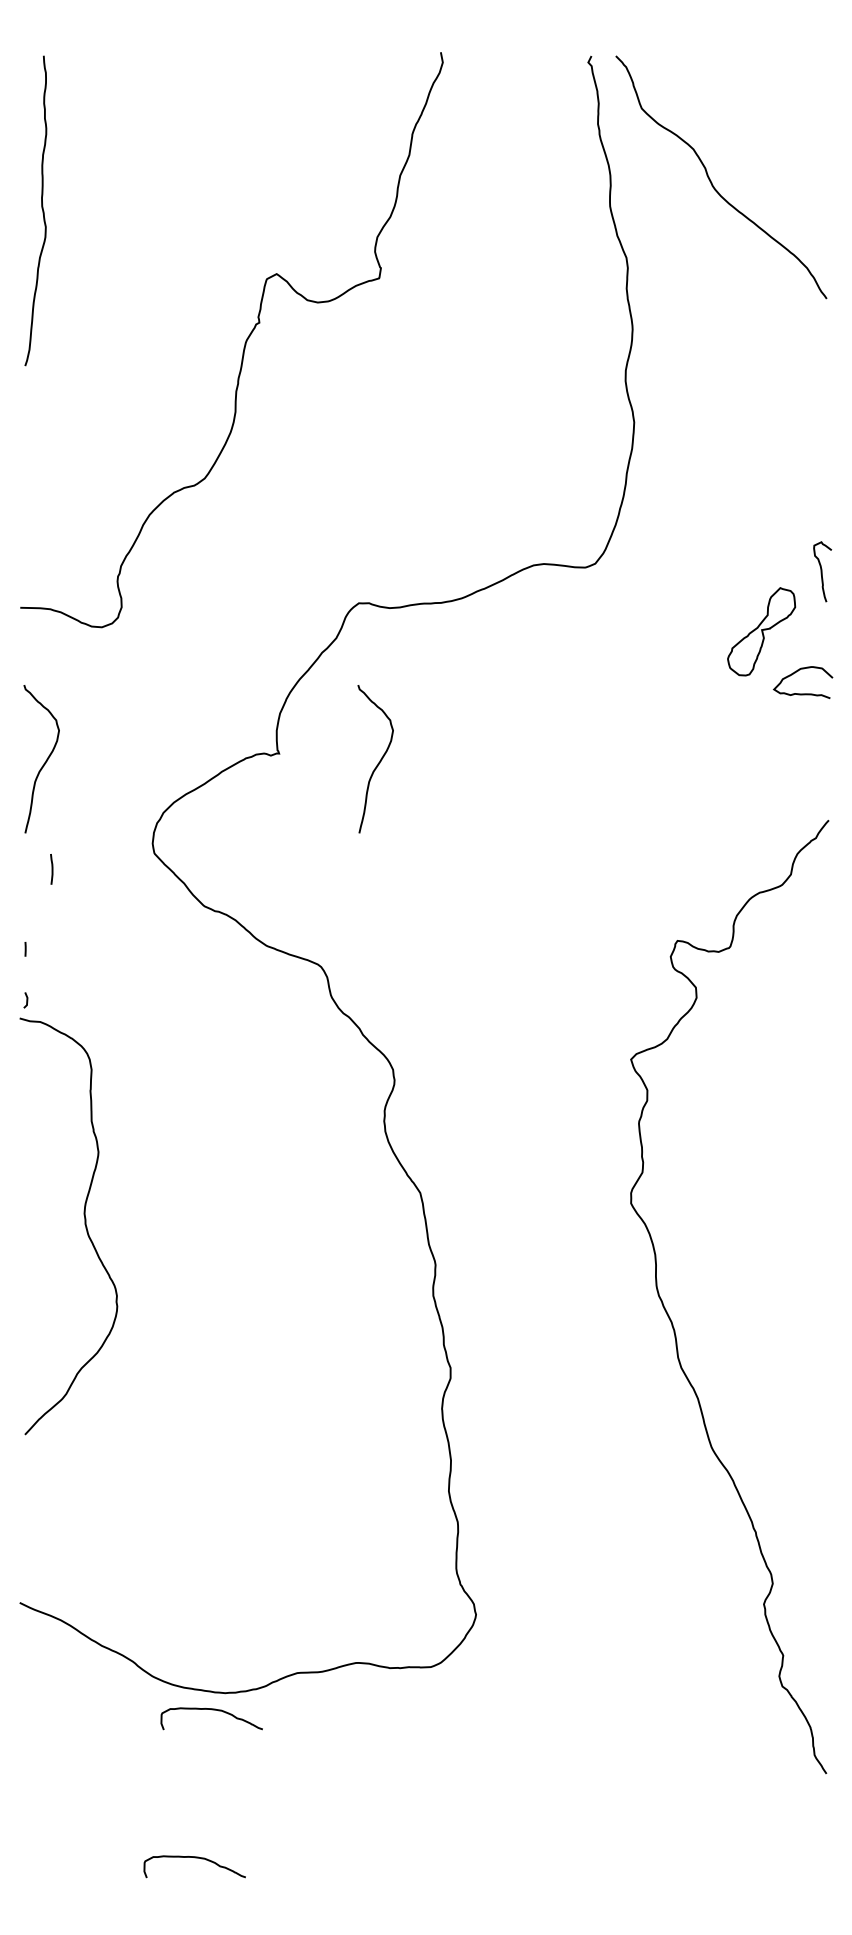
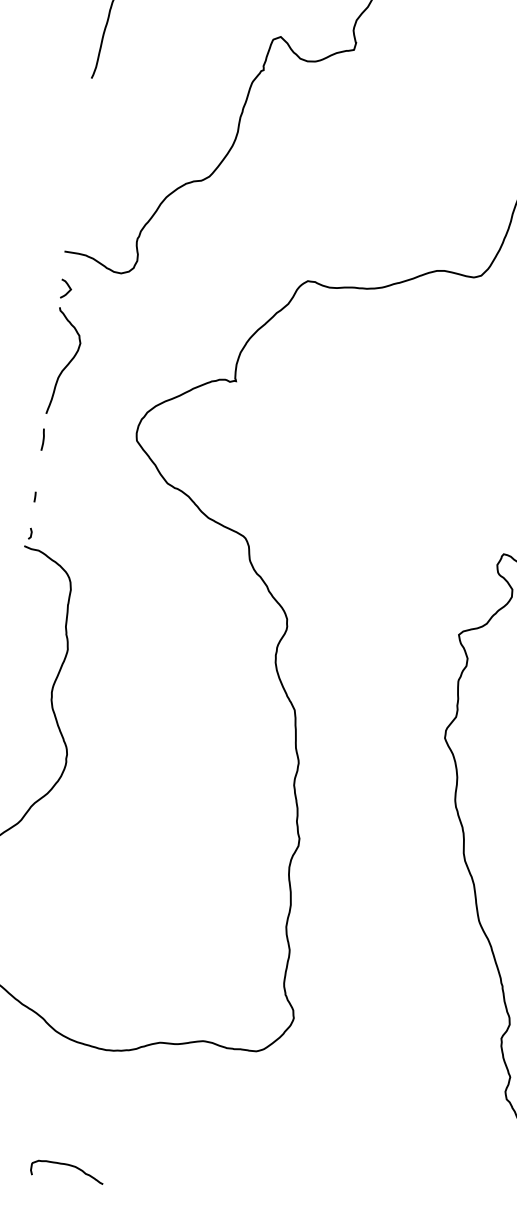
curve: (32, 655) -> (68, 286), added
curve: (379, 760) -> (307, 395), removed
line: (51, 869) -> (42, 439), moved
curve: (211, 1710) -> (94, 1061), removed

